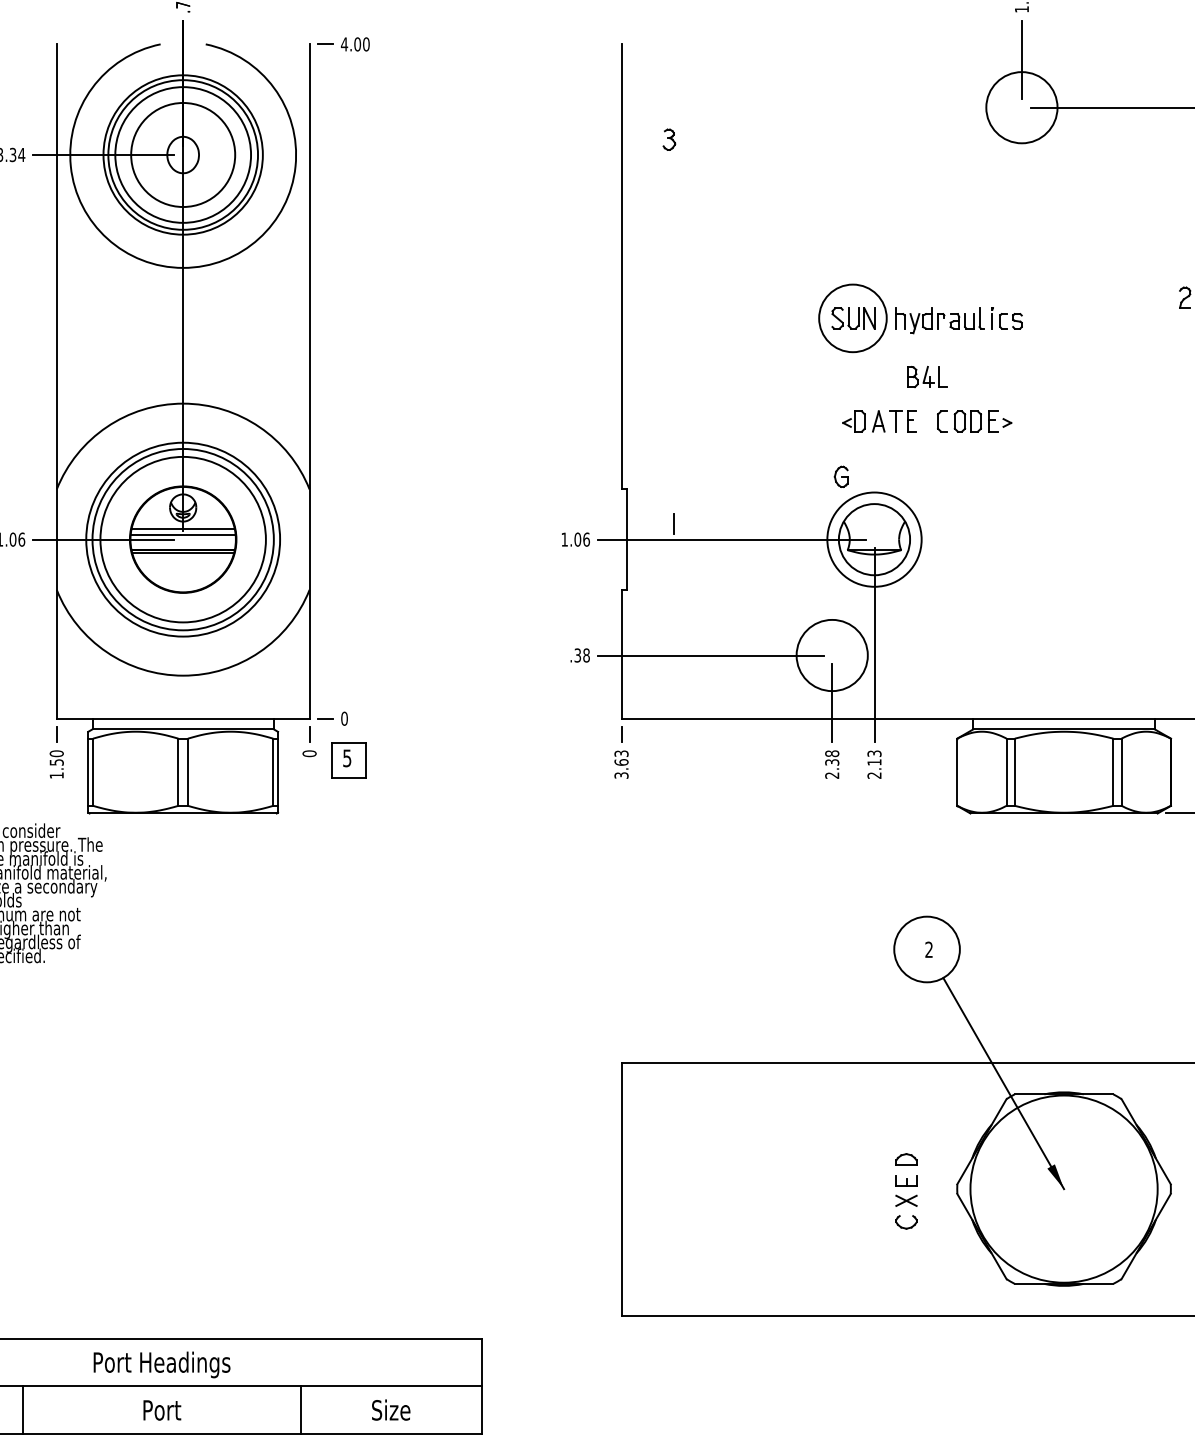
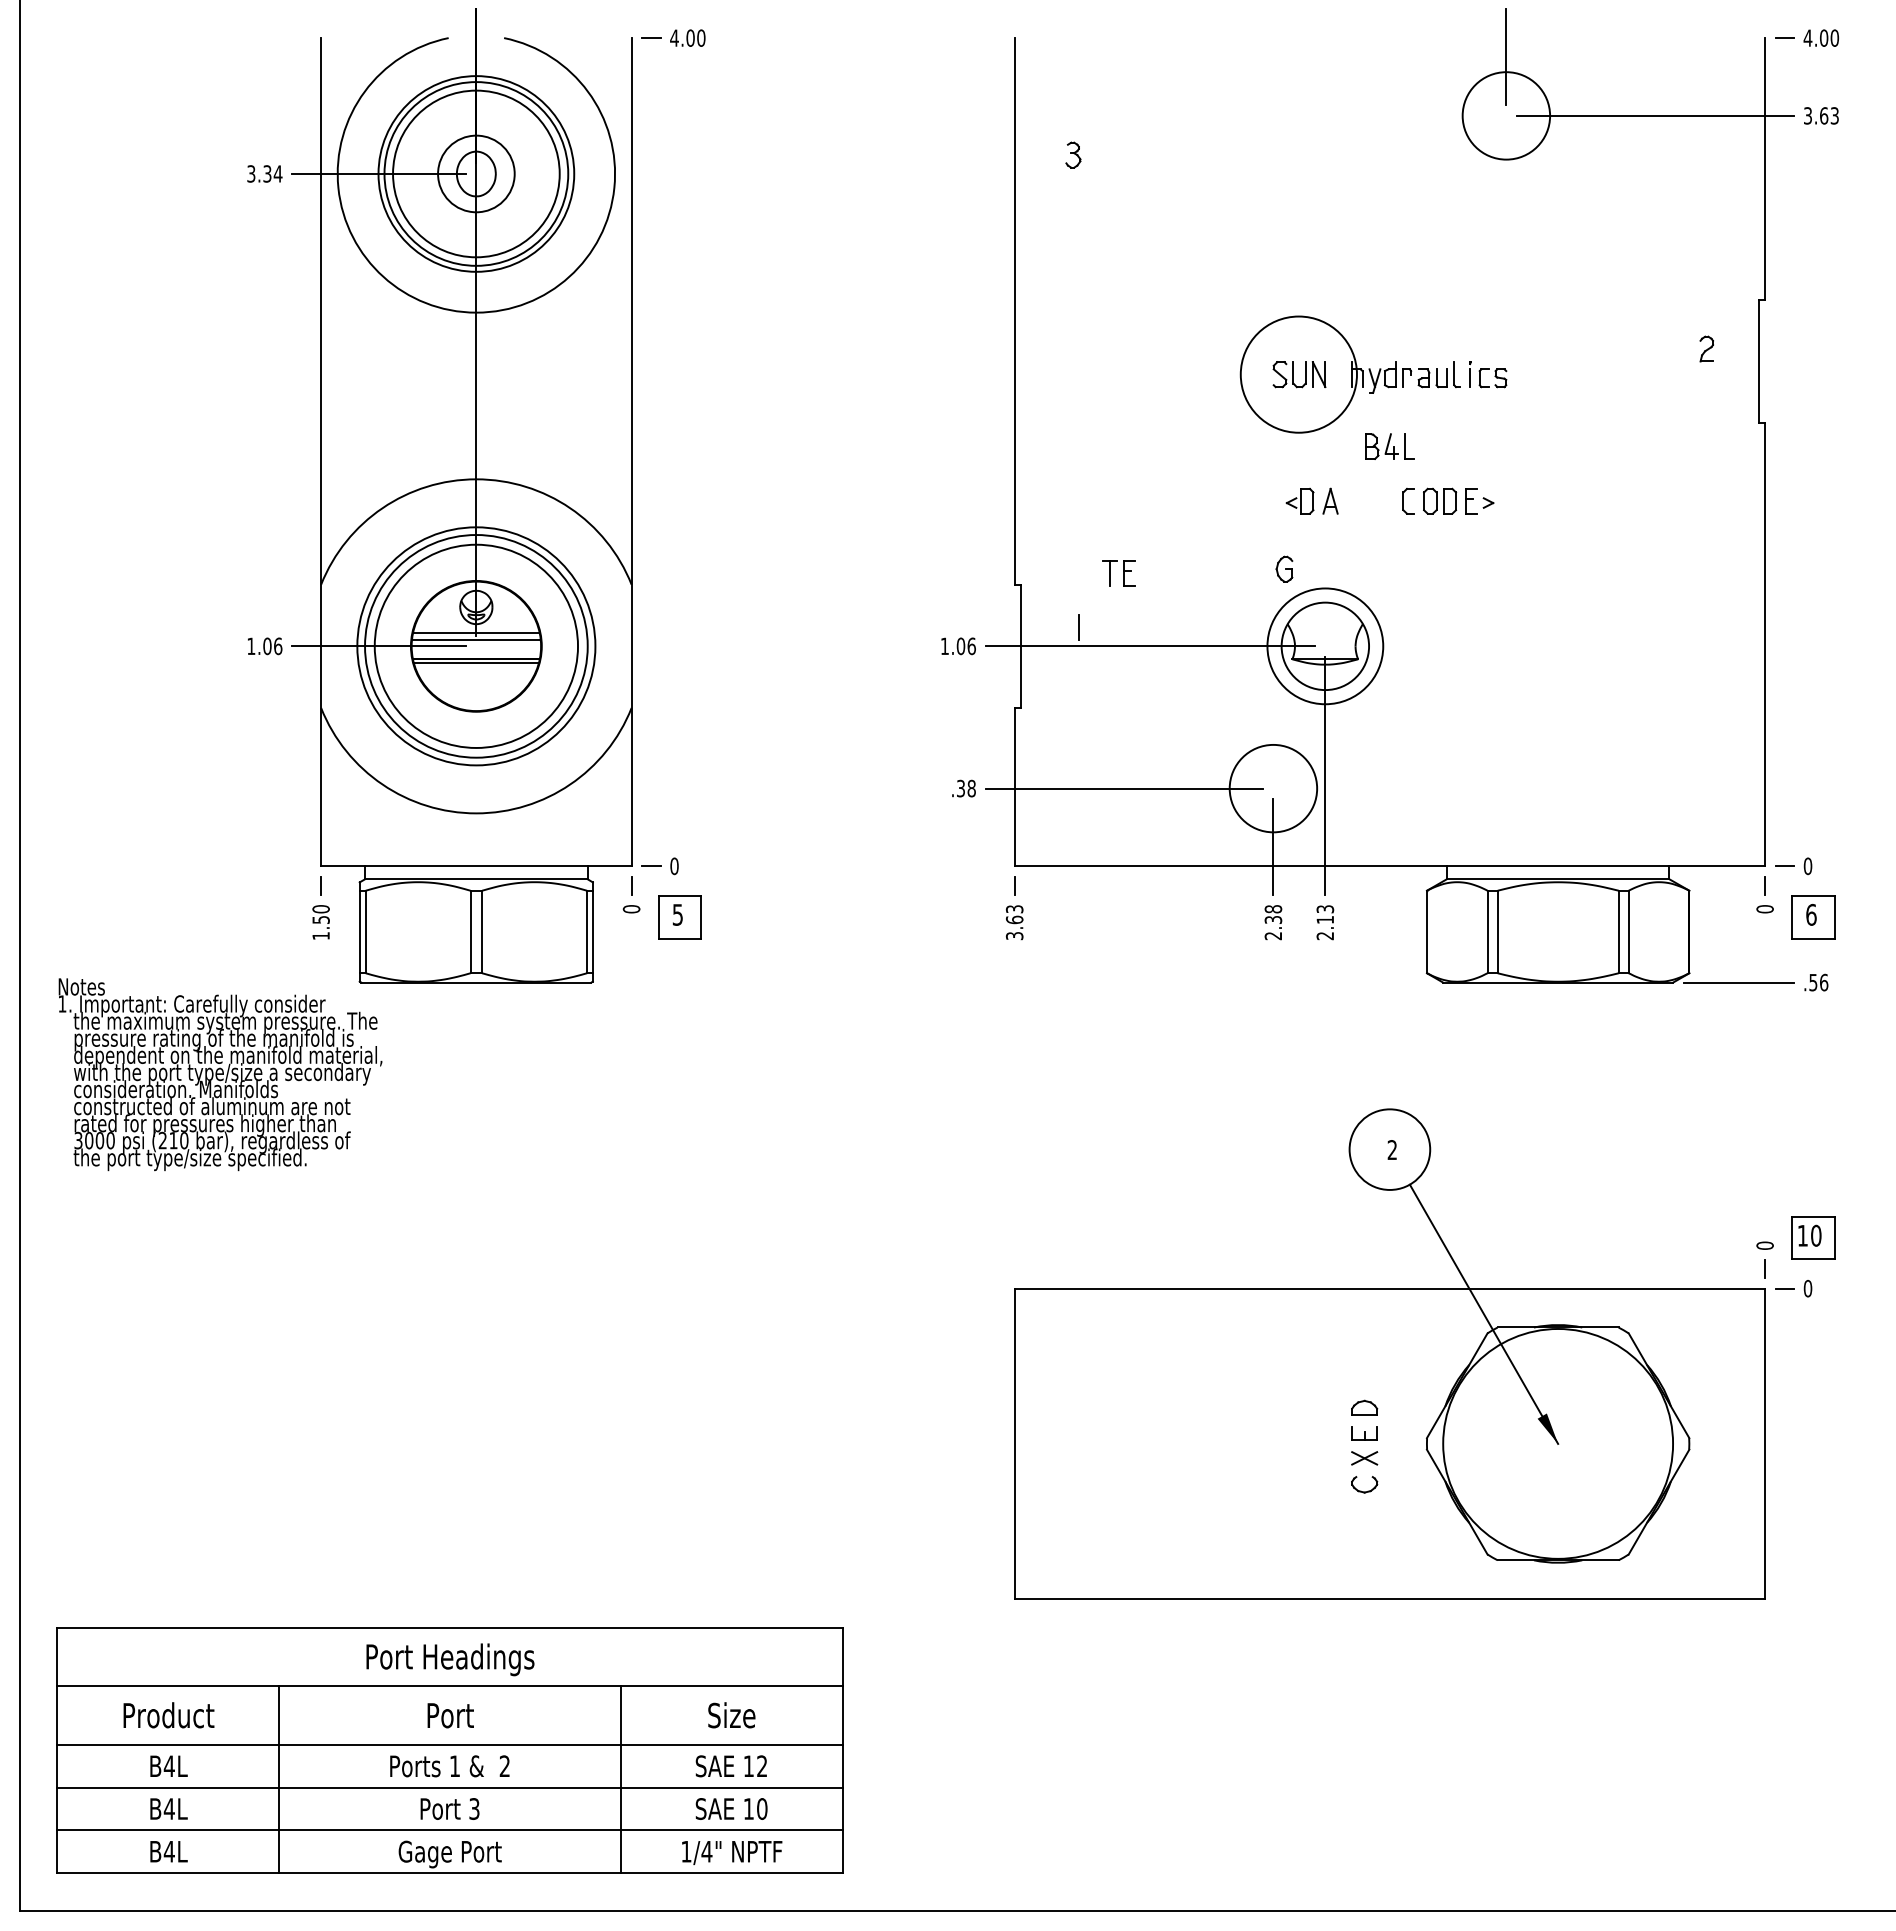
circle: (183, 154) -> (476, 173), size x0.6
circle: (852, 318) -> (1298, 374), size x1.4
part: (903, 421) -> (1118, 573), moved

